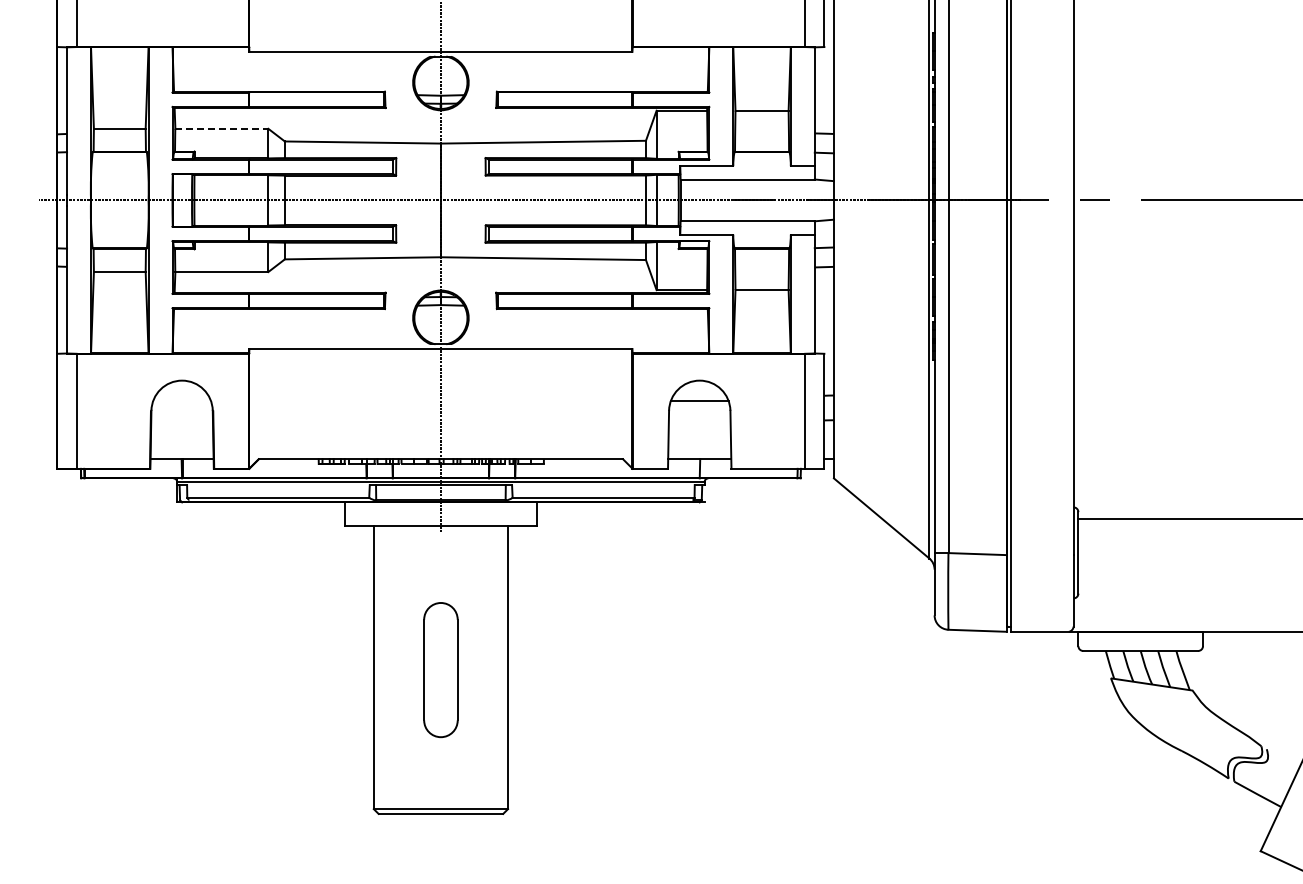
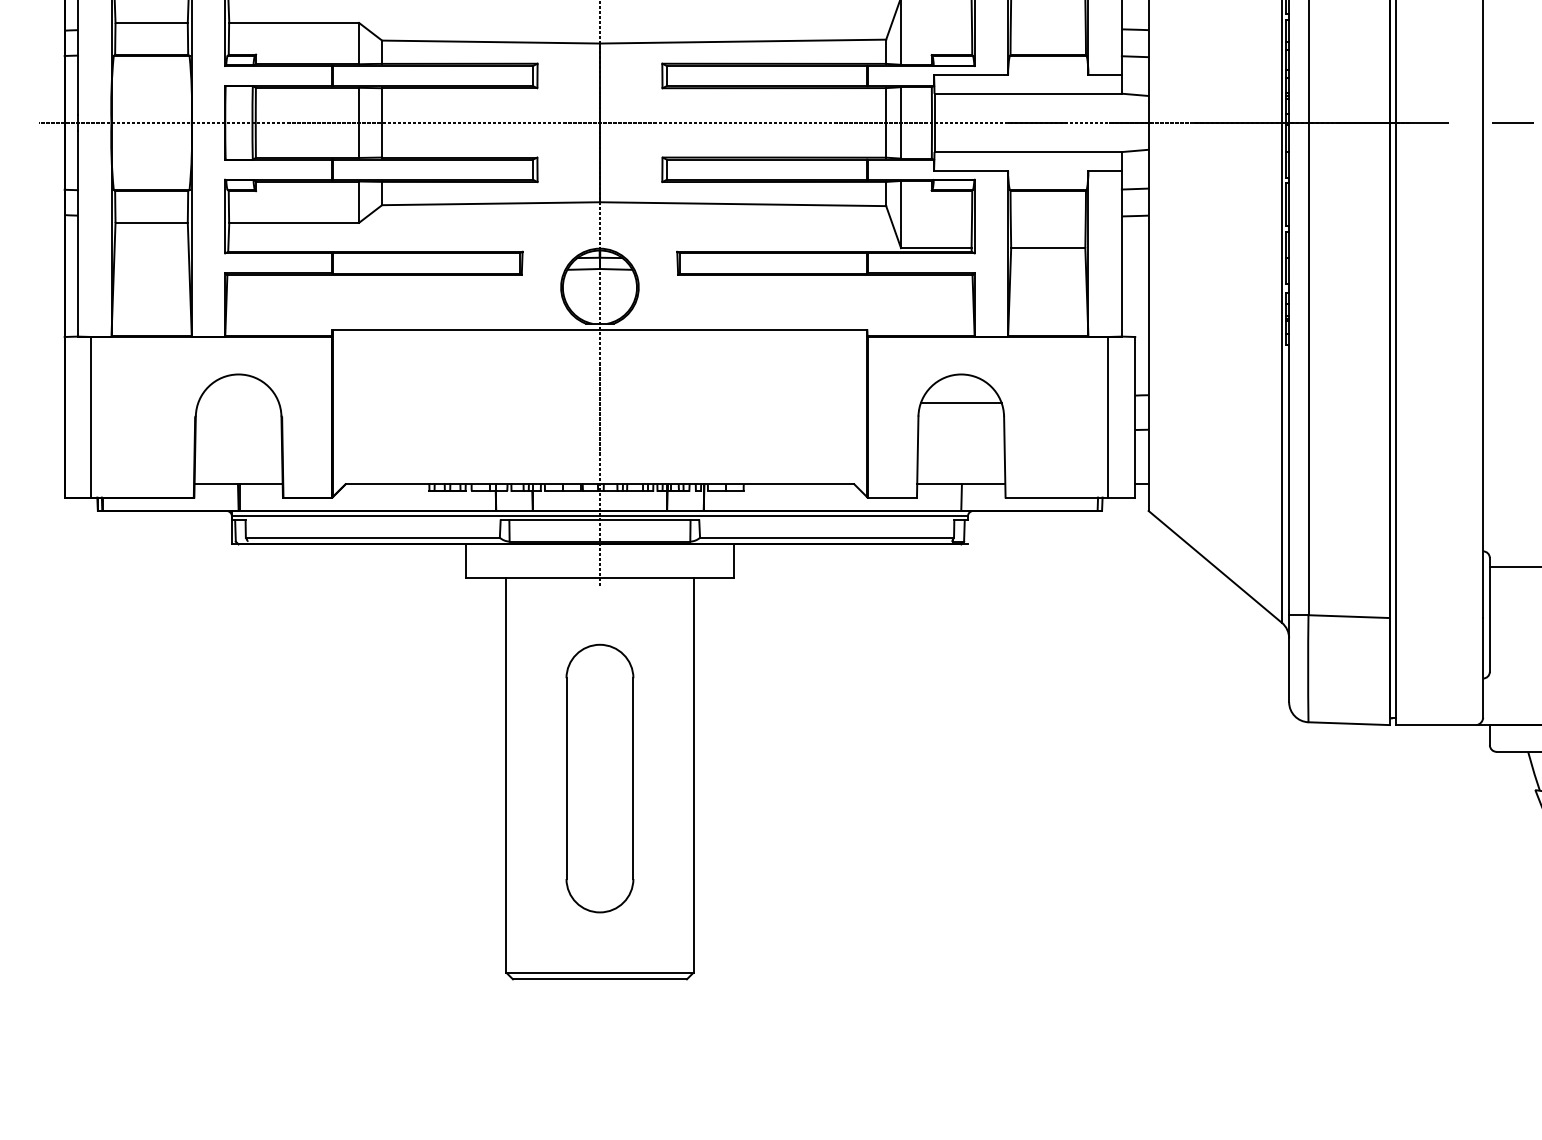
line: (222, 128) -> (295, 22), dashed -> solid
part: (440, 669) -> (599, 777), size x1.43

